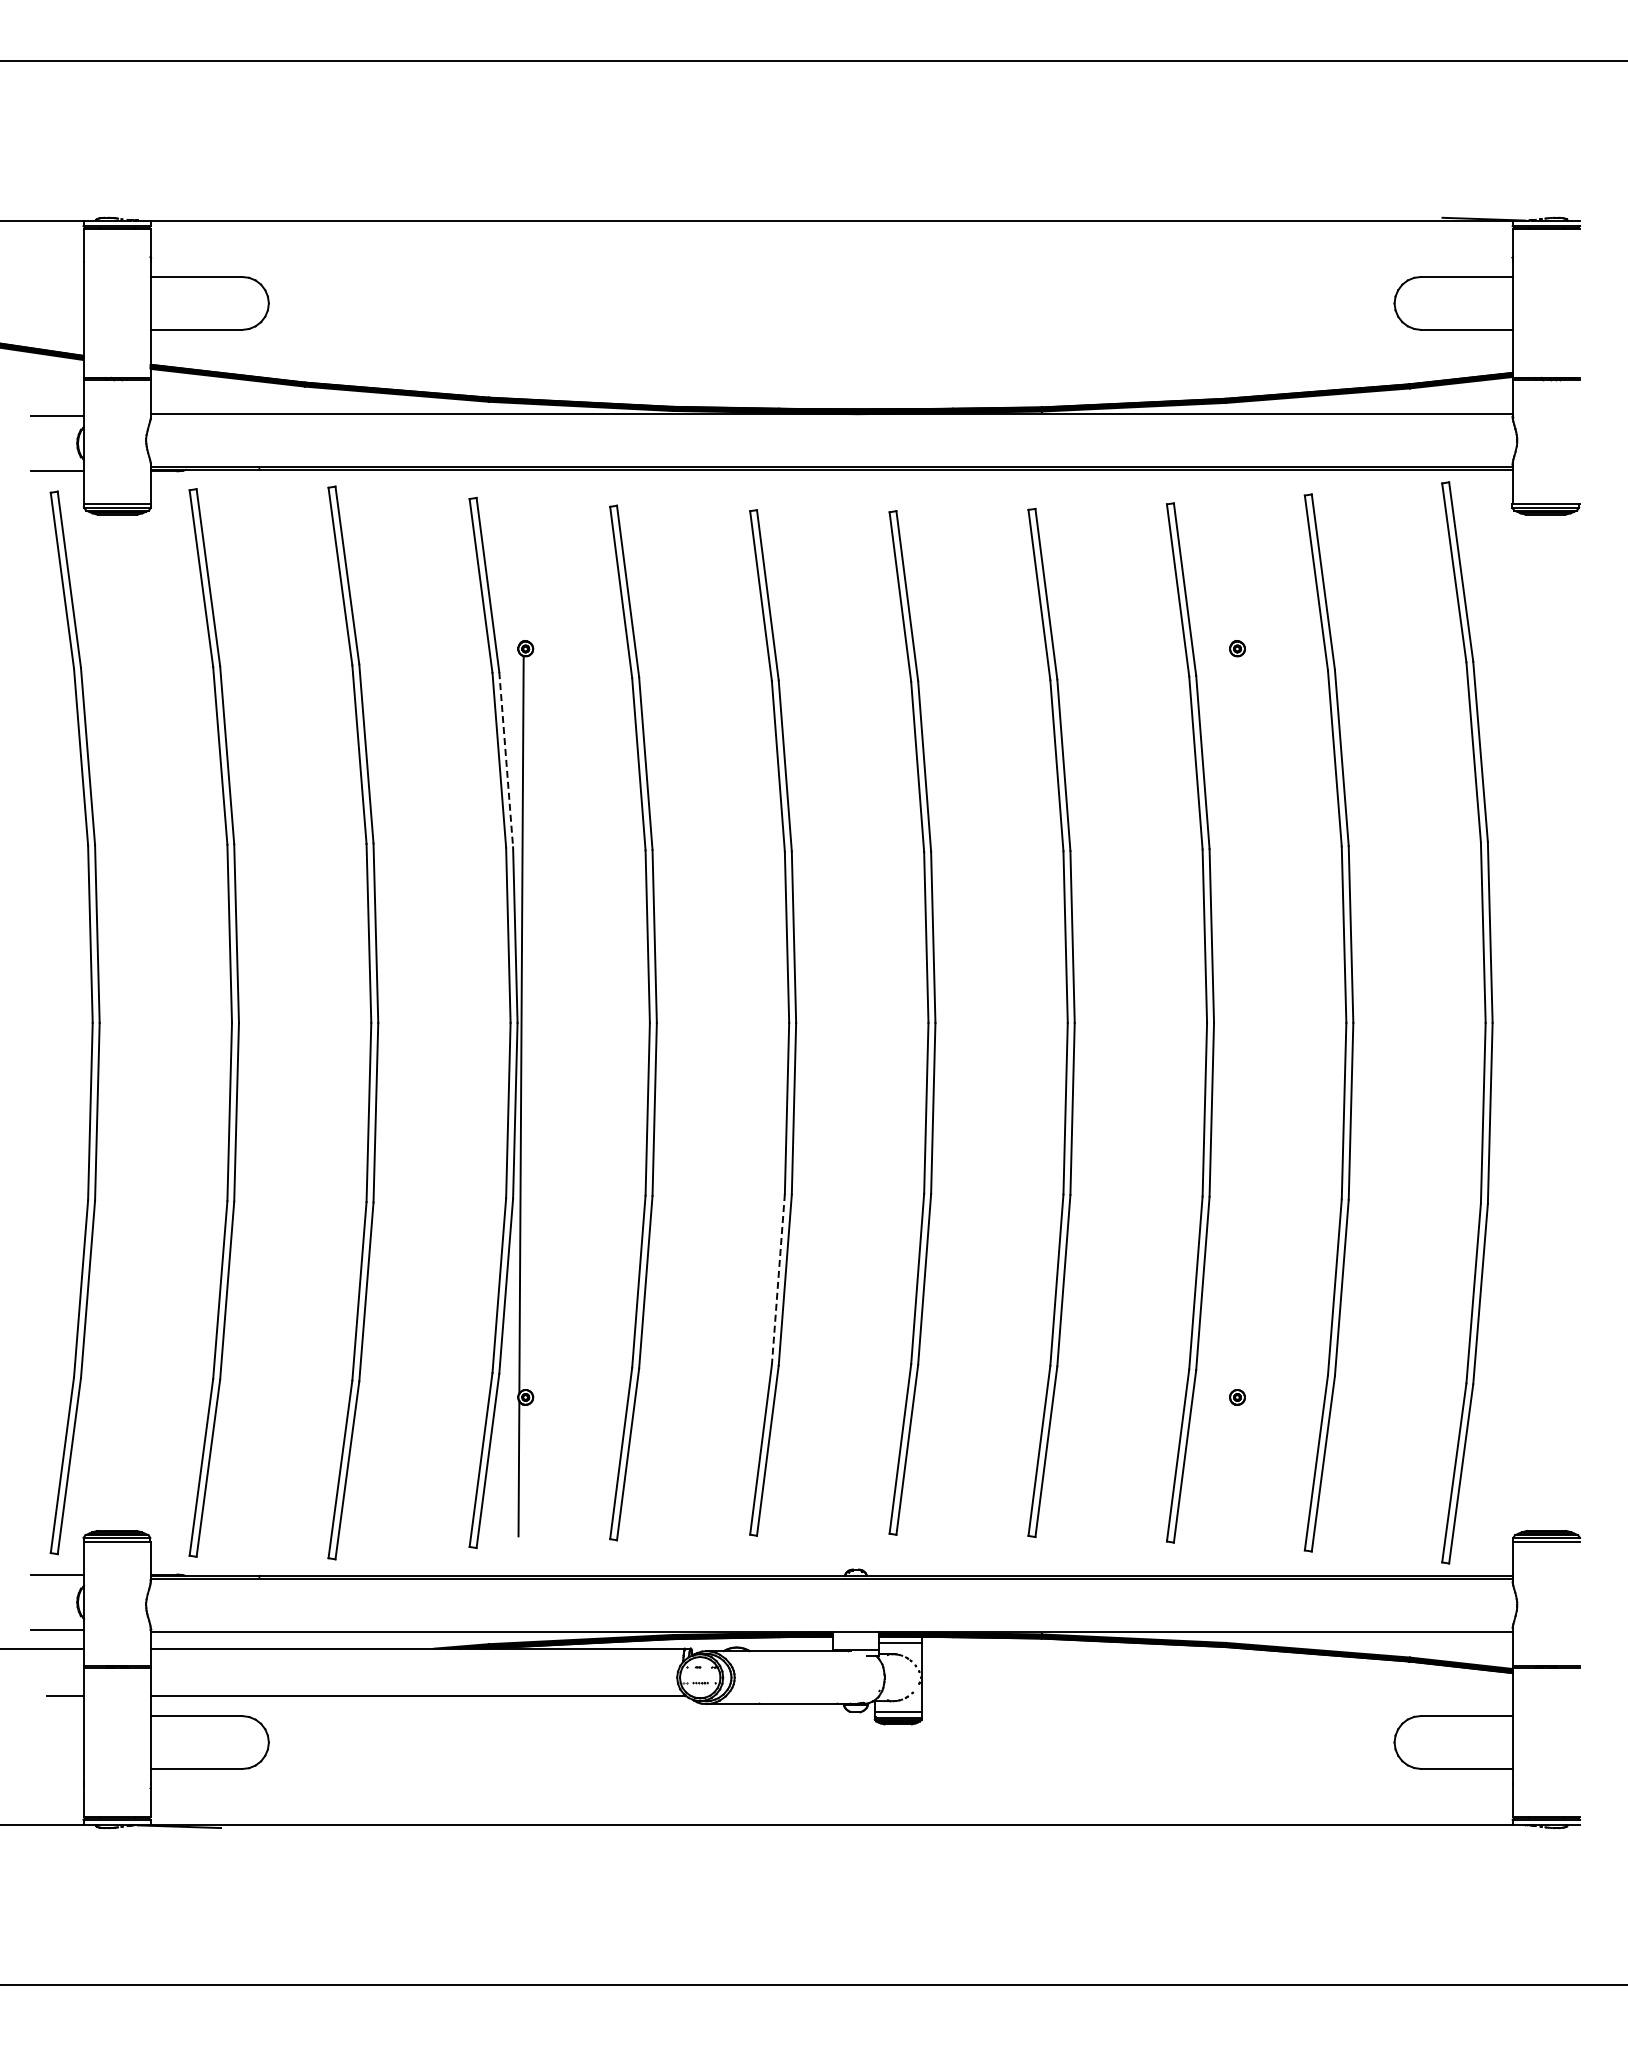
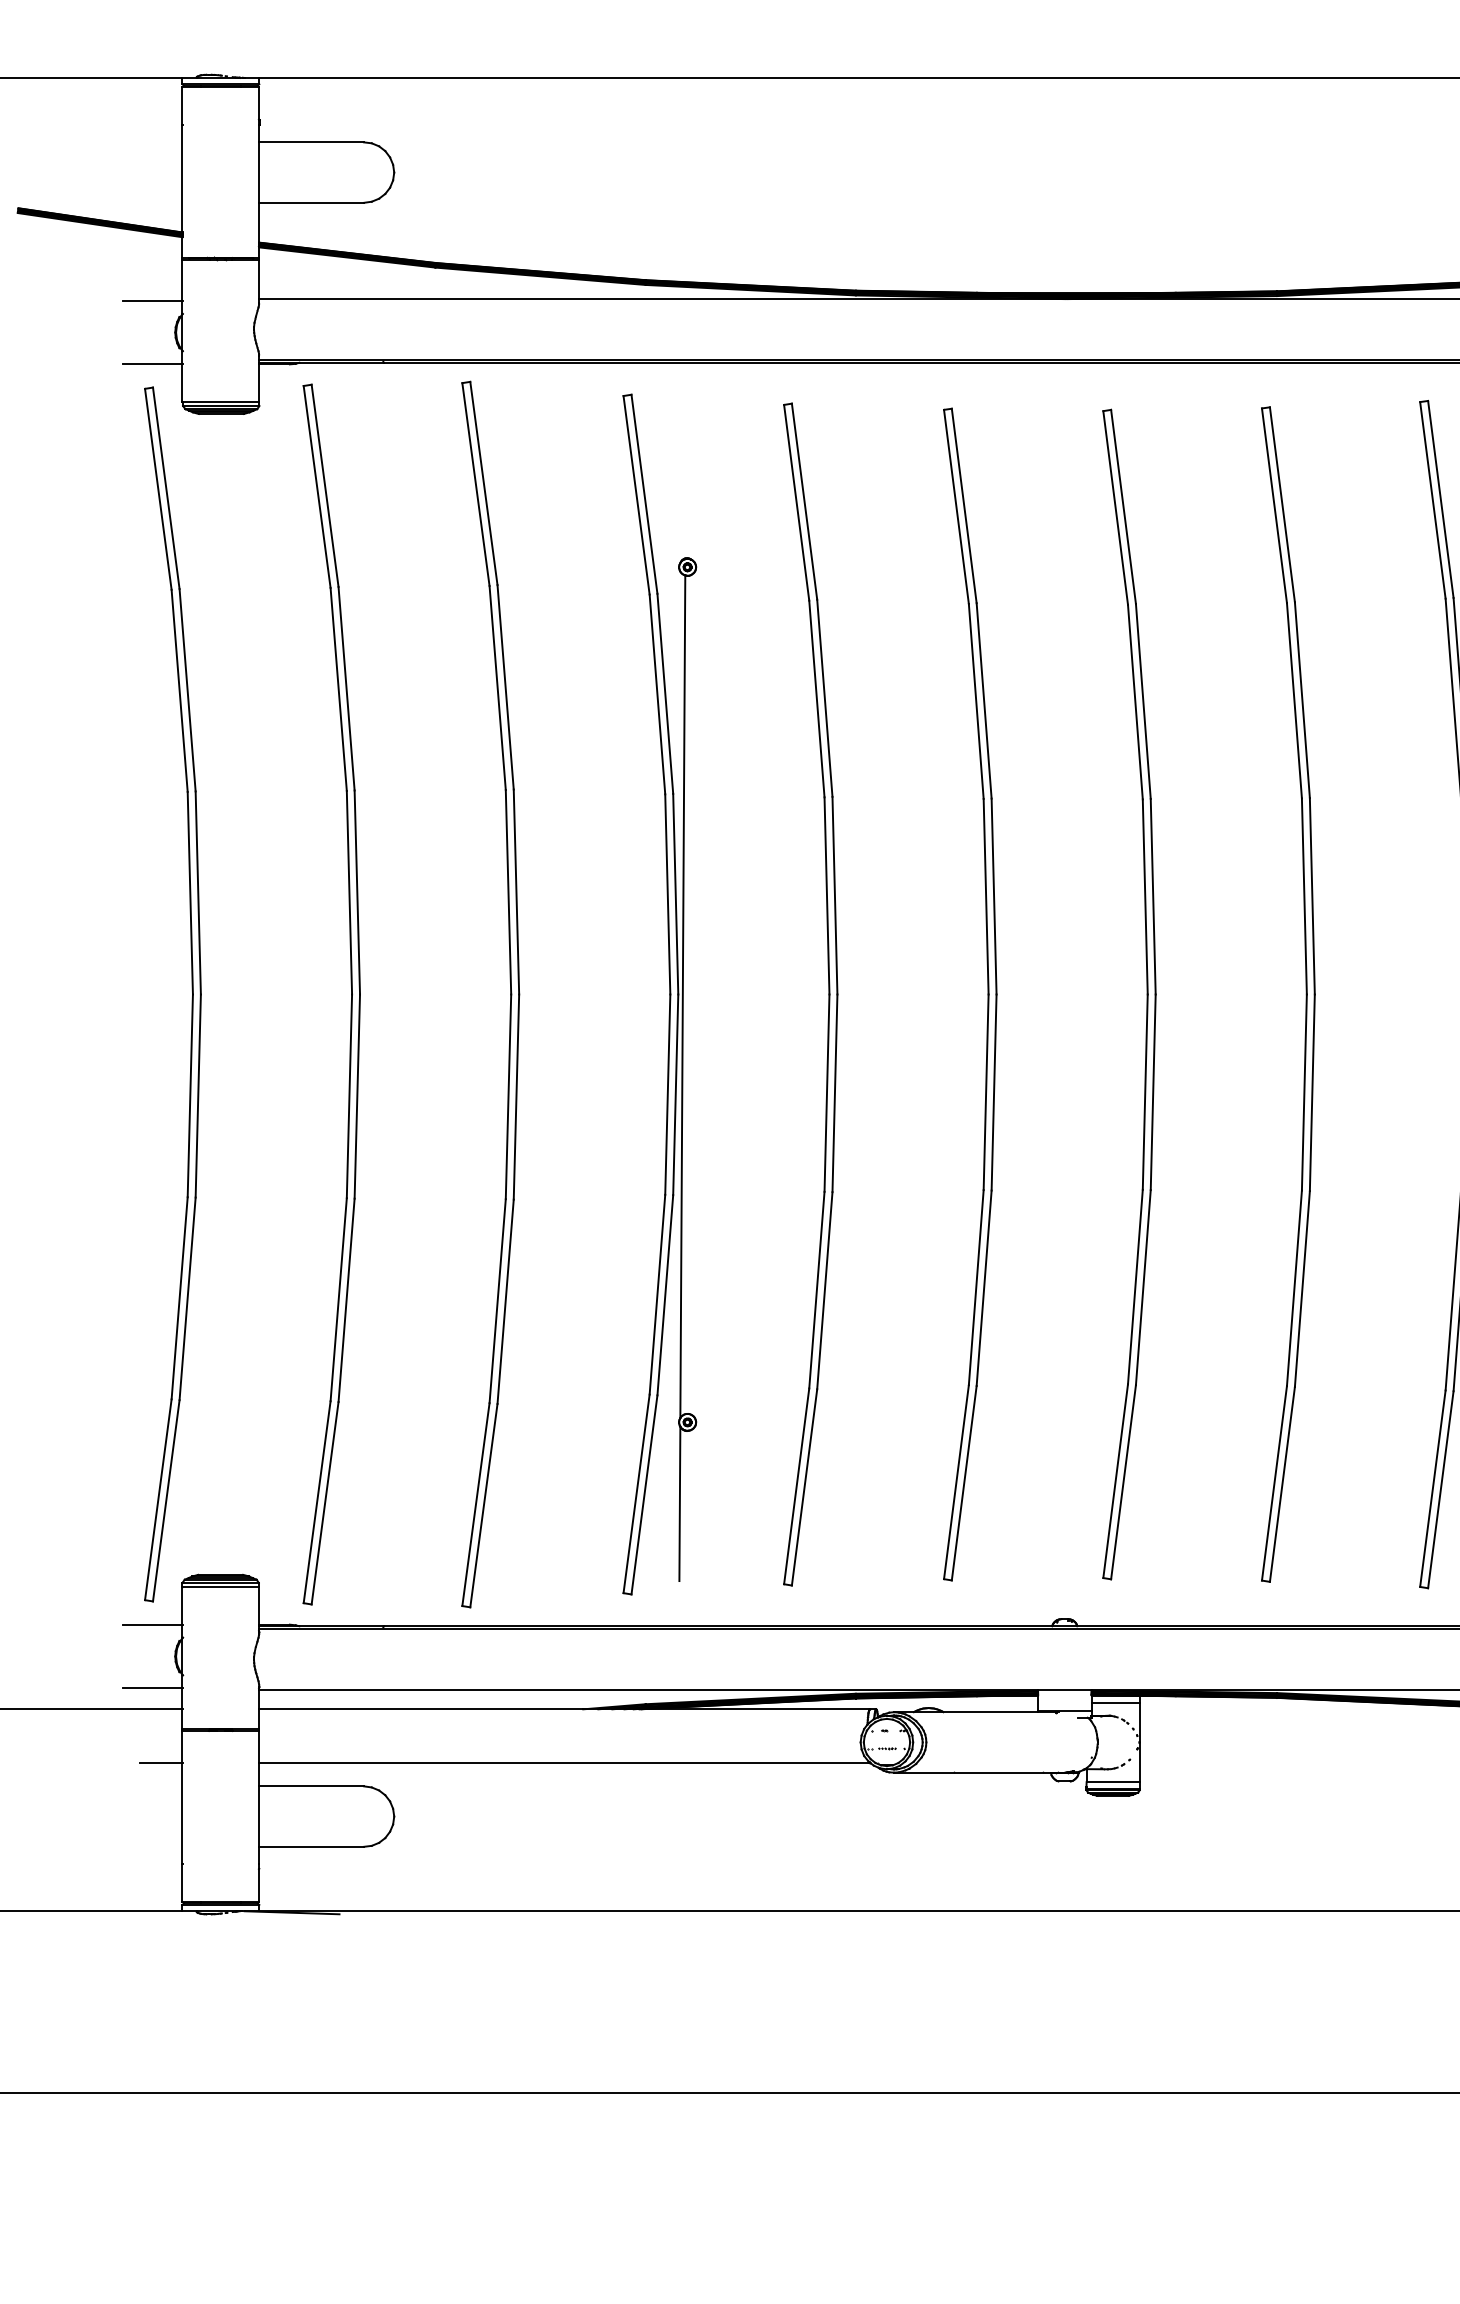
line: (506, 759) -> (665, 693), dashed -> solid
line: (778, 1279) -> (976, 1287), dashed -> solid

